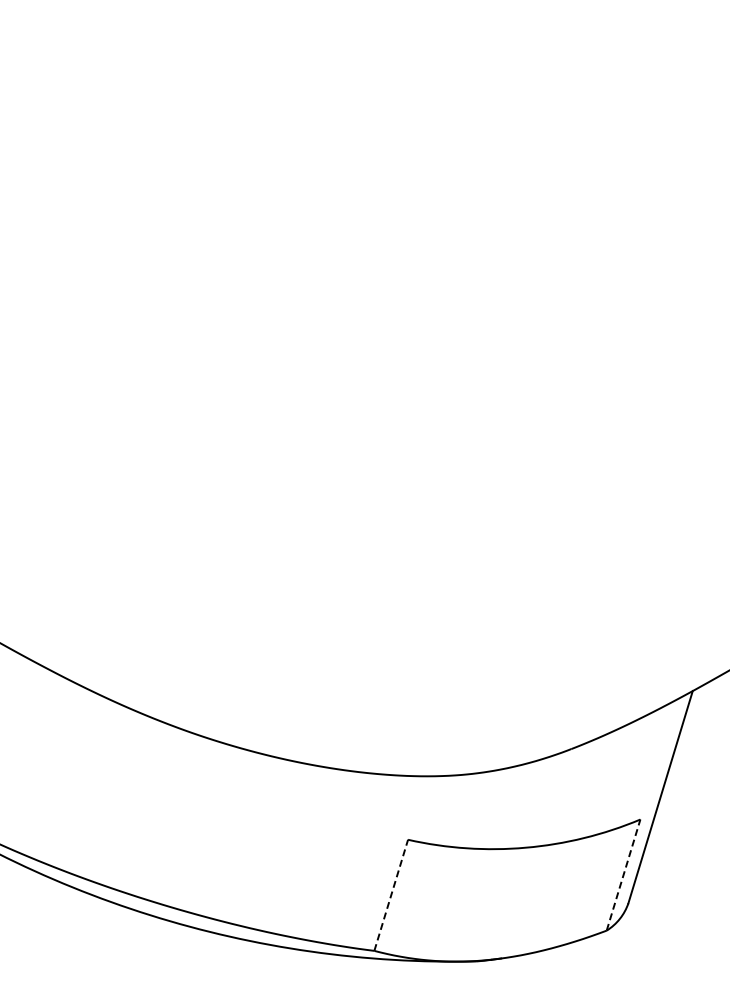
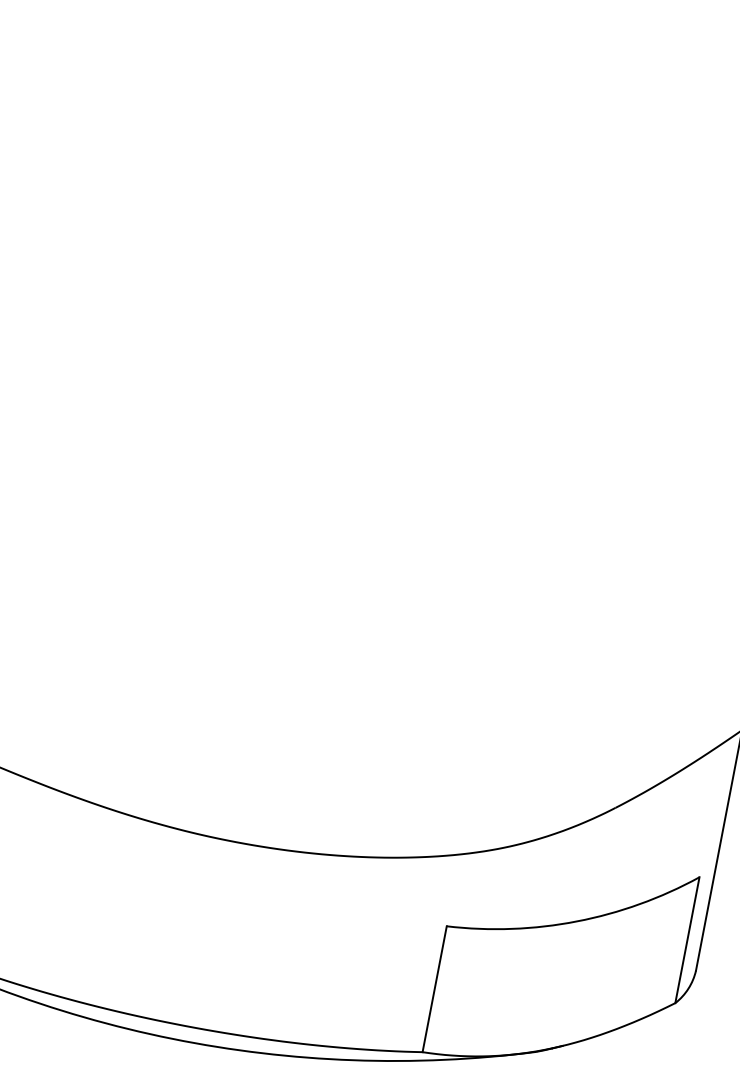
line: (623, 874) -> (687, 939), dashed -> solid
line: (391, 894) -> (434, 988), dashed -> solid

